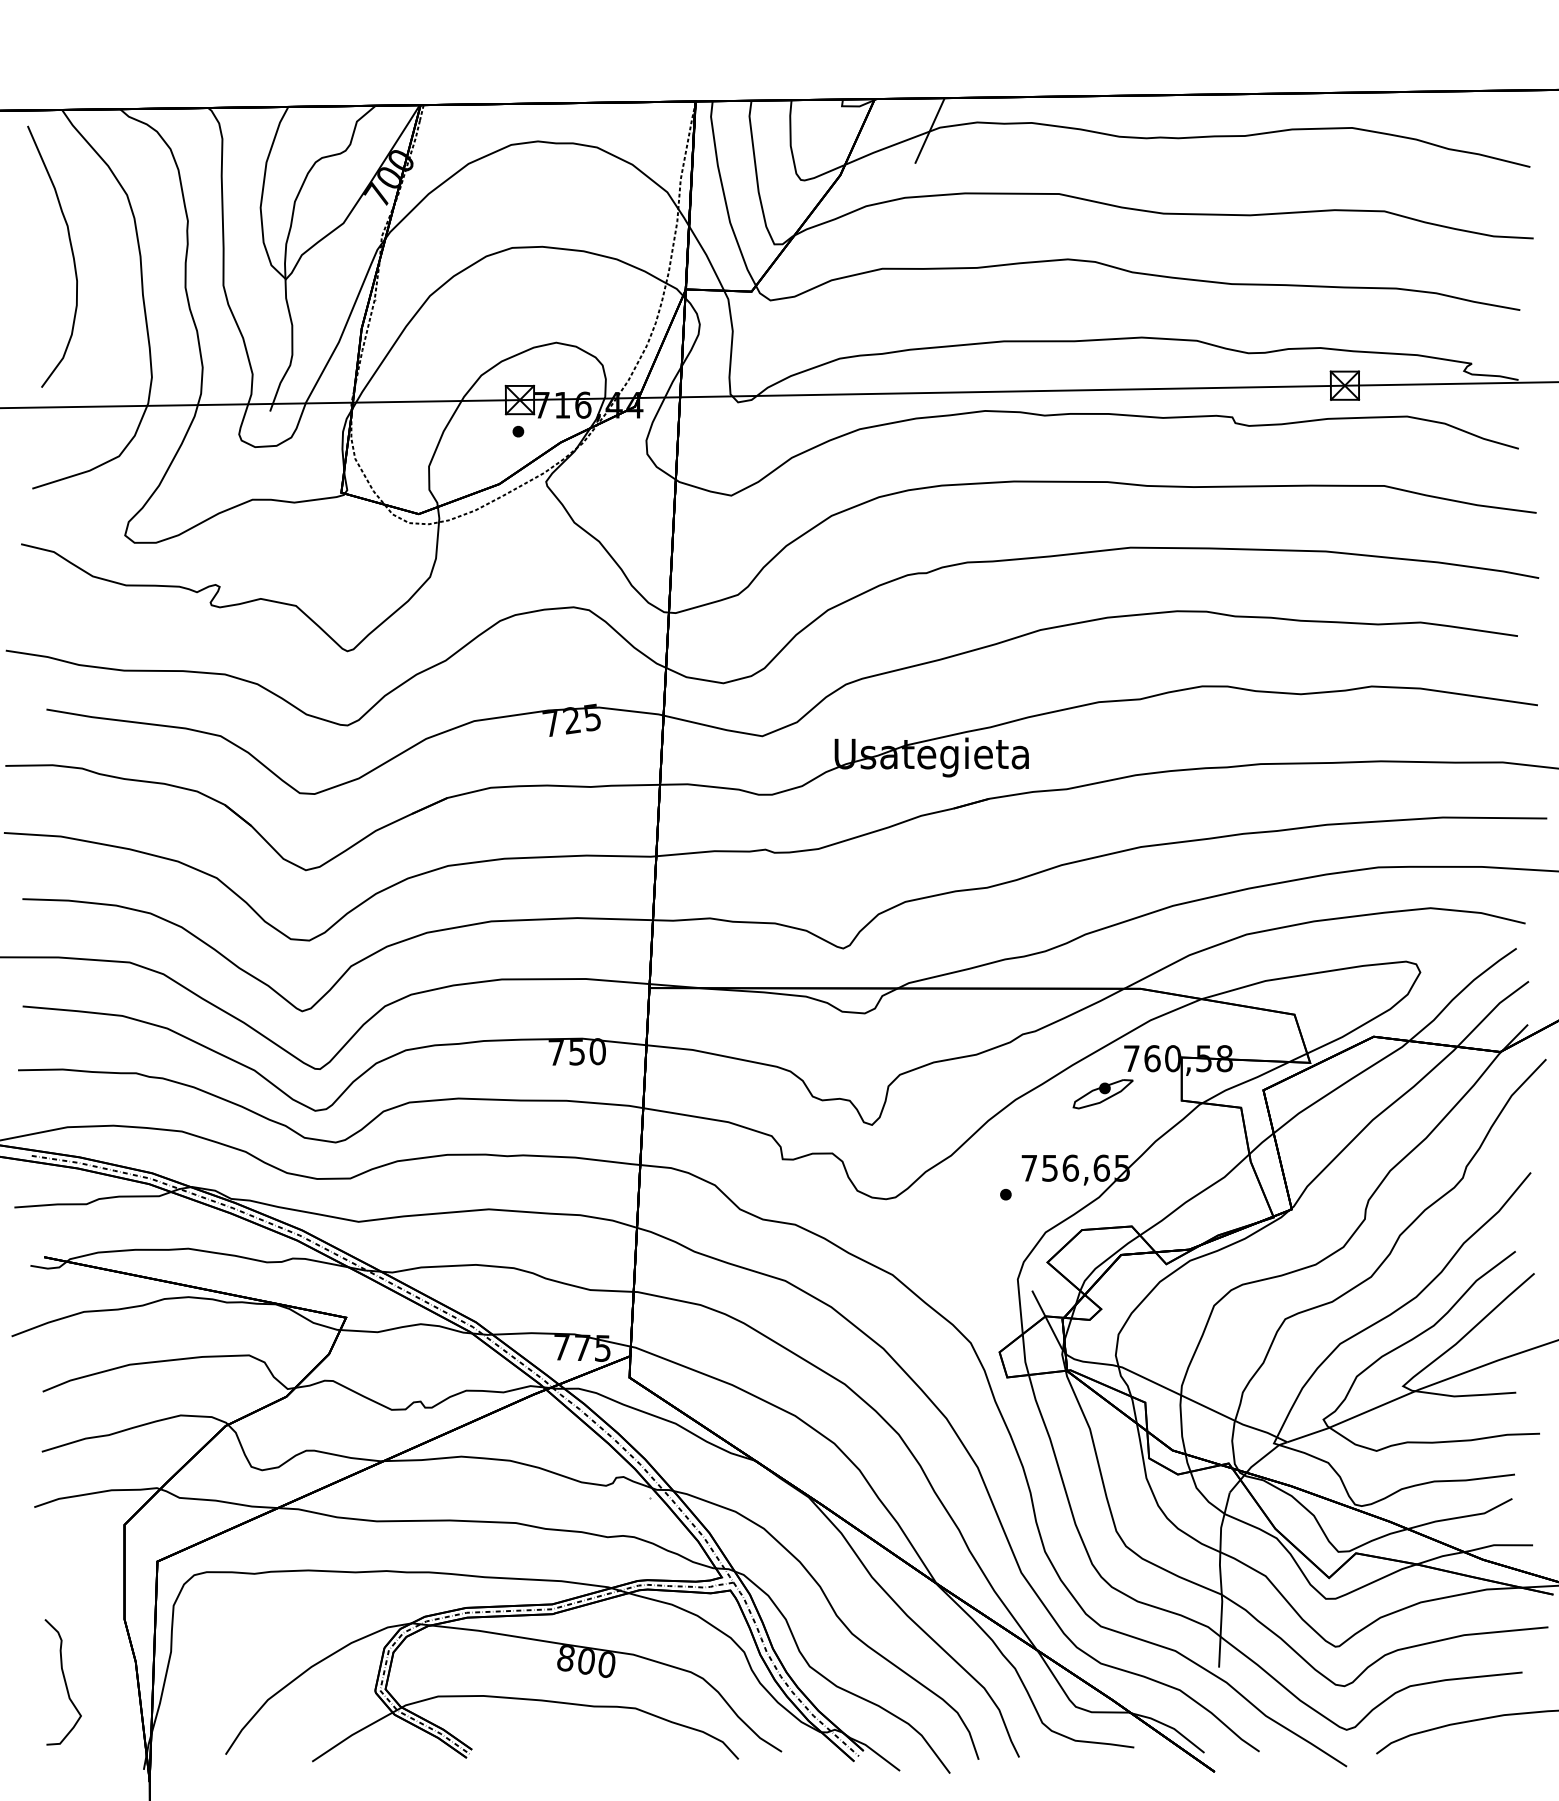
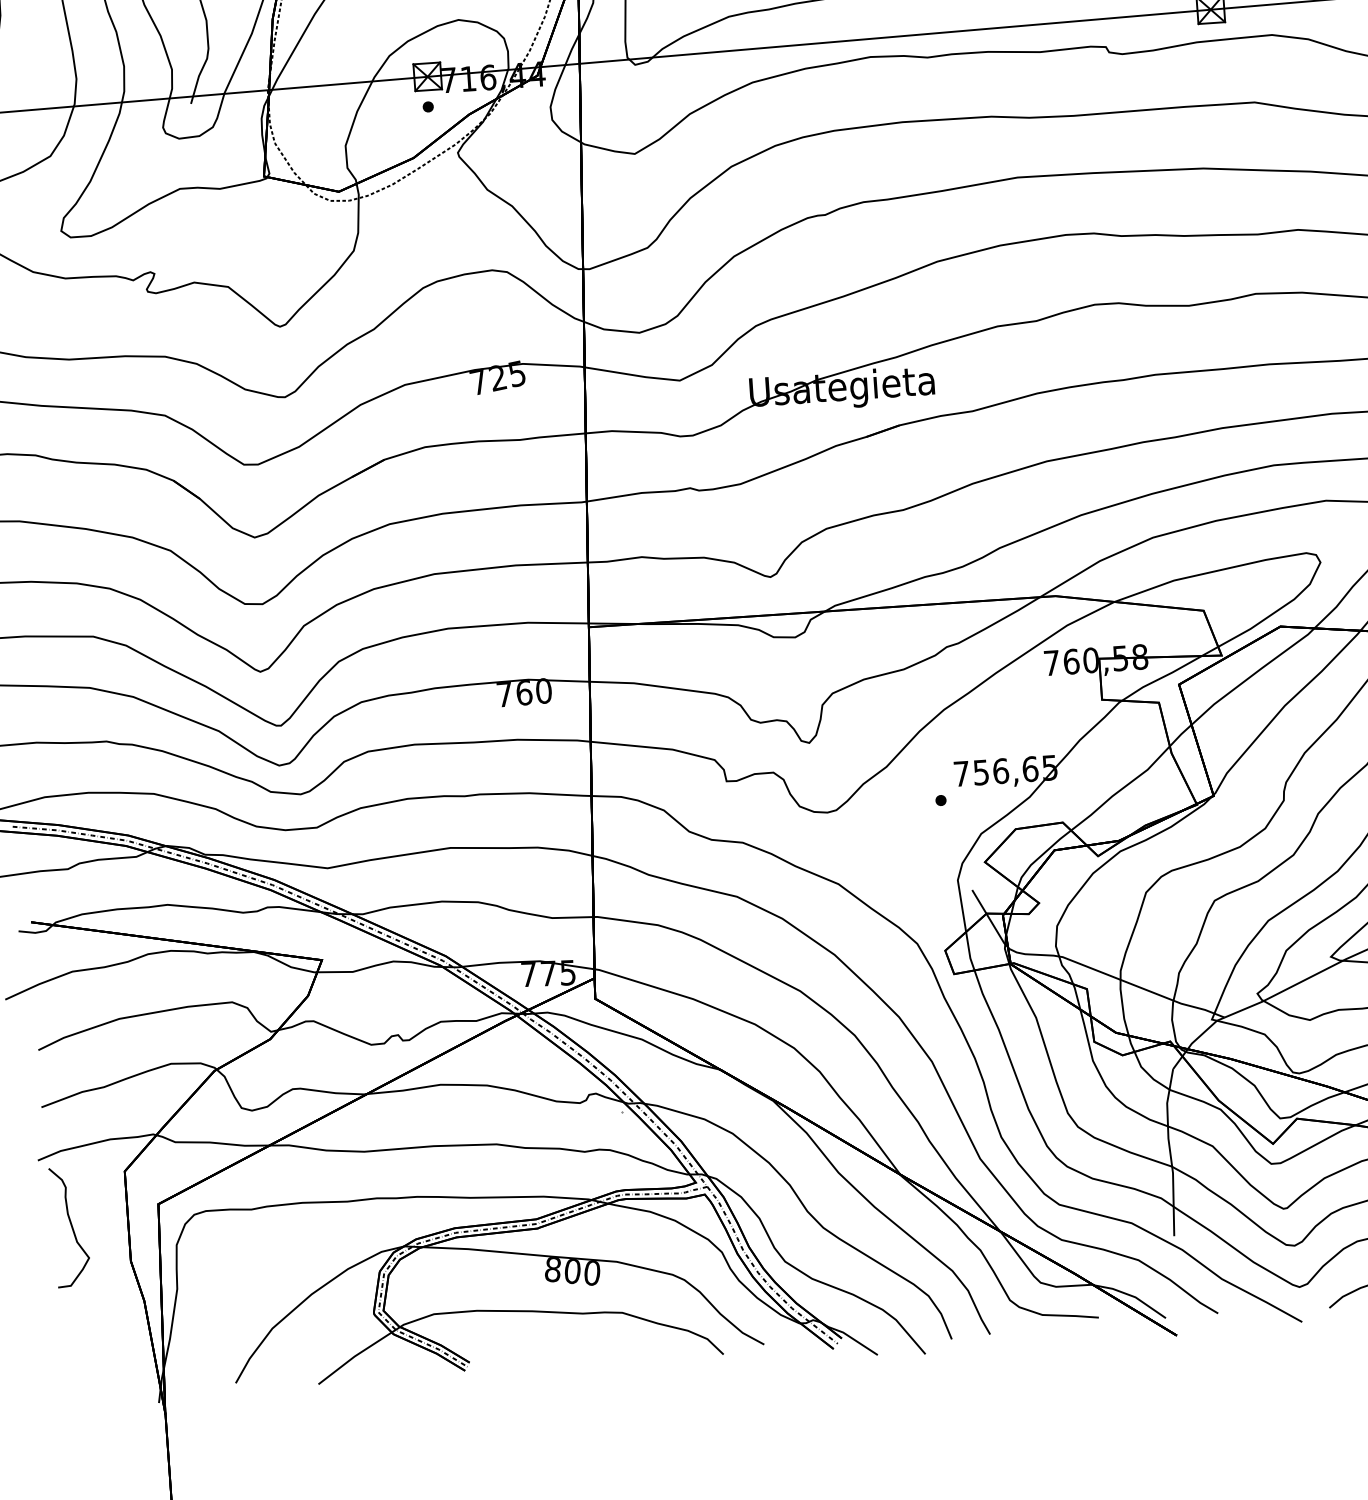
text: (577, 1052) -> (524, 693), 750 -> 760
part: (1102, 1094) -> (1026, 699), removed
curve: (64, 1682) -> (71, 1227), moved

